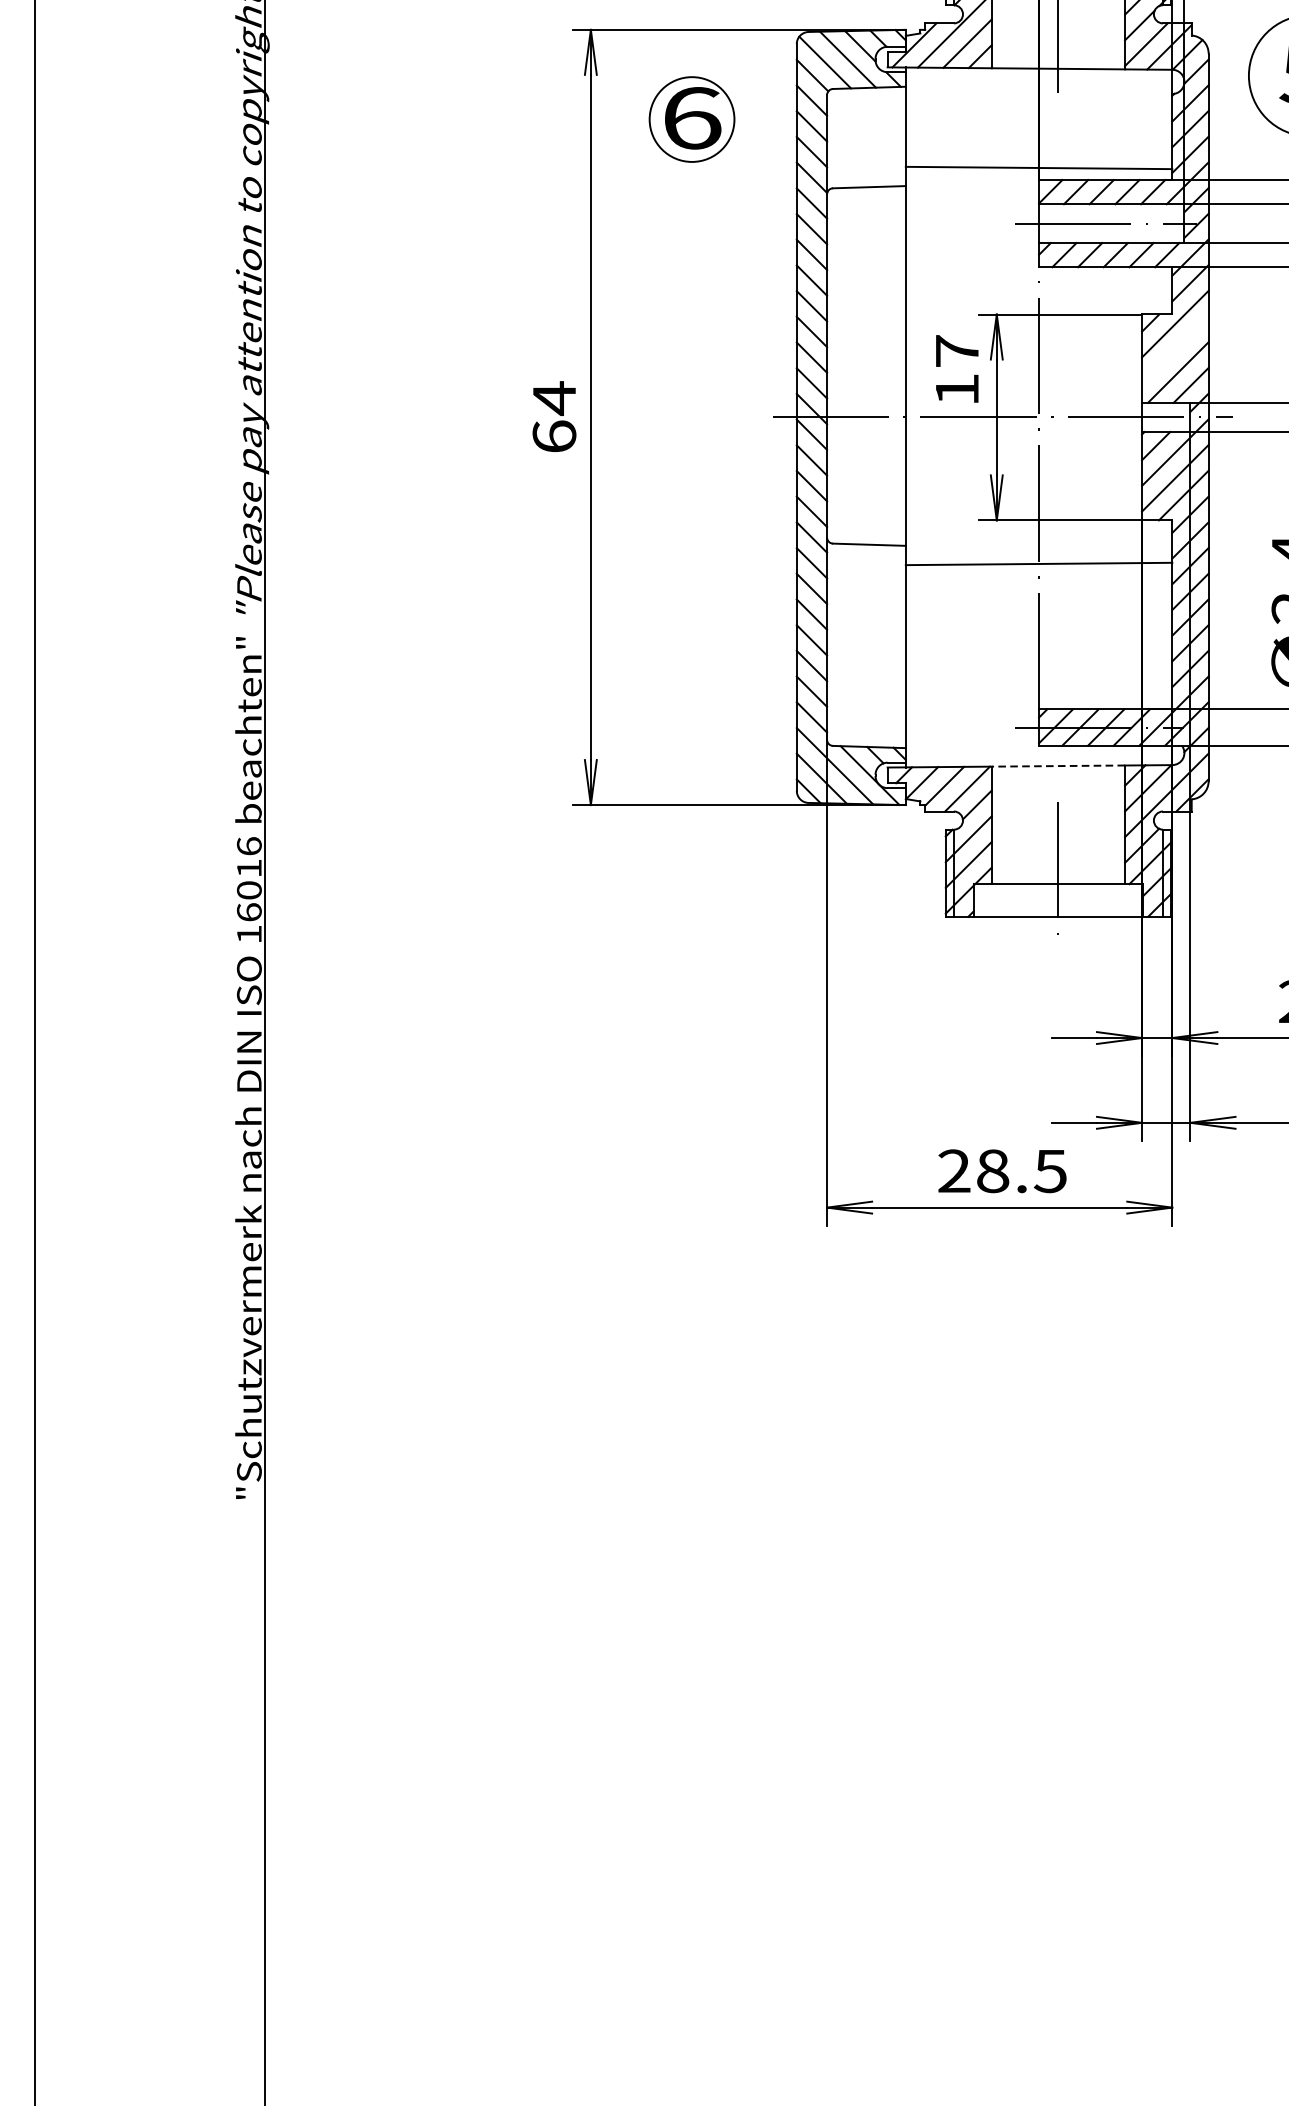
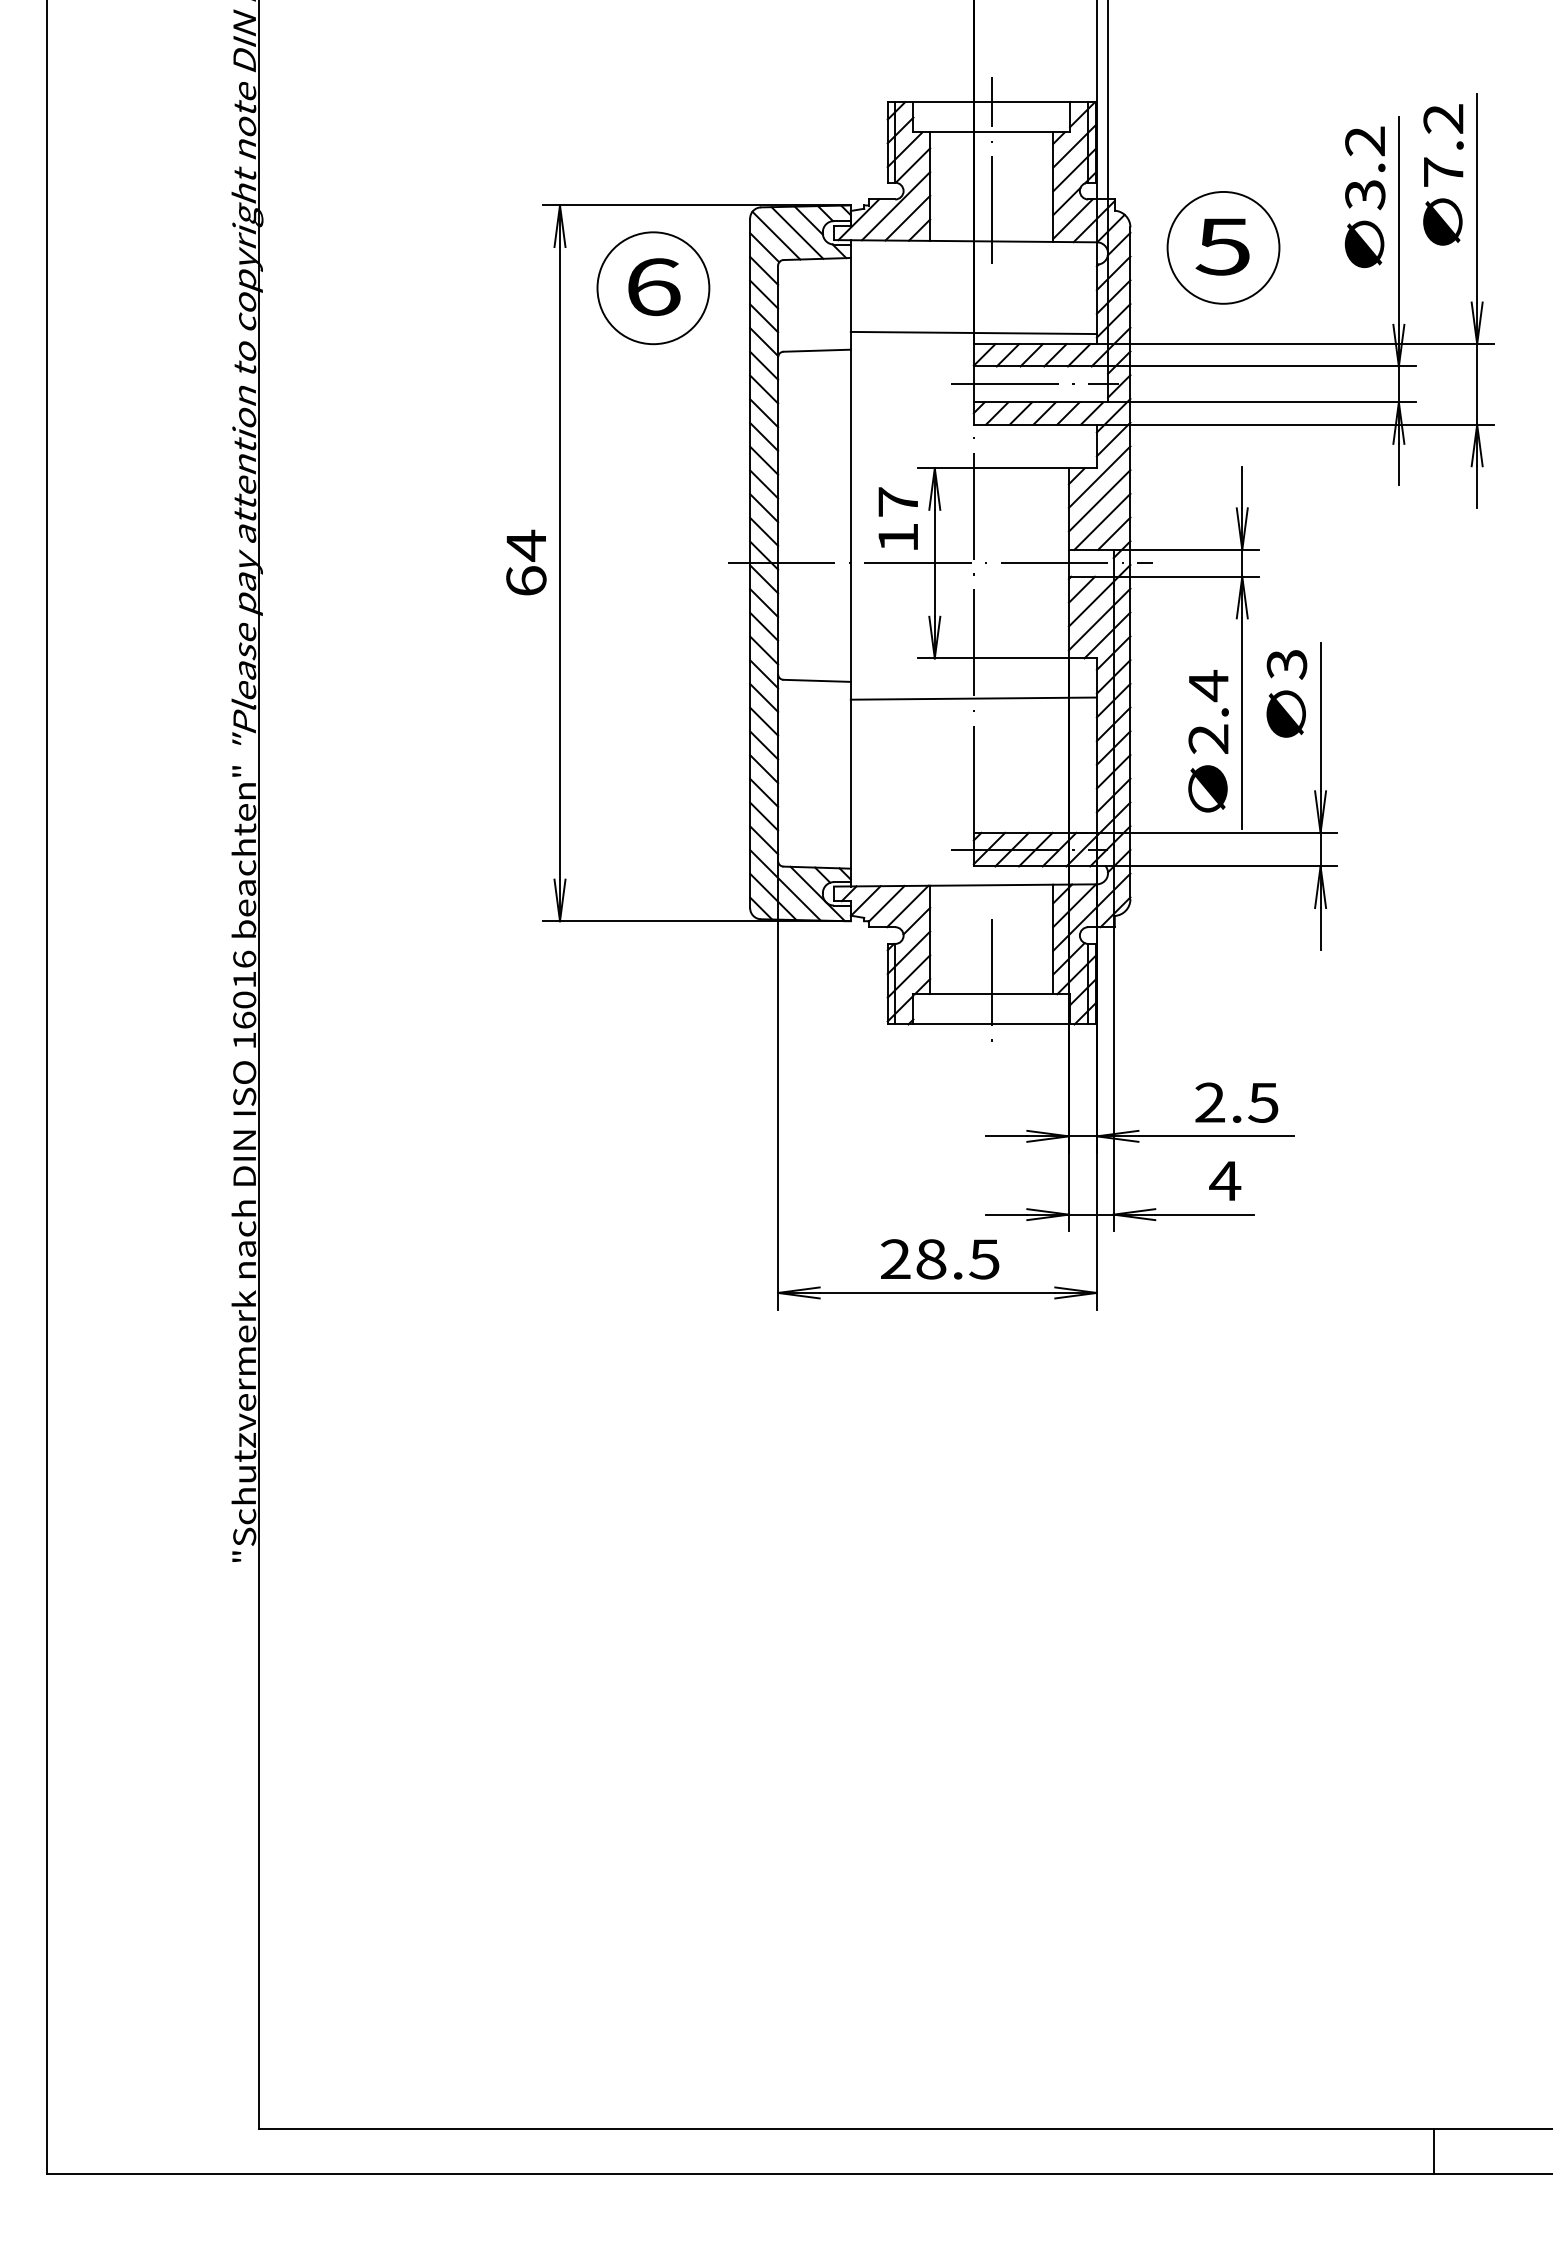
circle: (692, 119) -> (653, 288), size x1.43
line: (1175, 349) -> (1099, 500), added
line: (1058, 766) -> (991, 885), dashed -> solid

